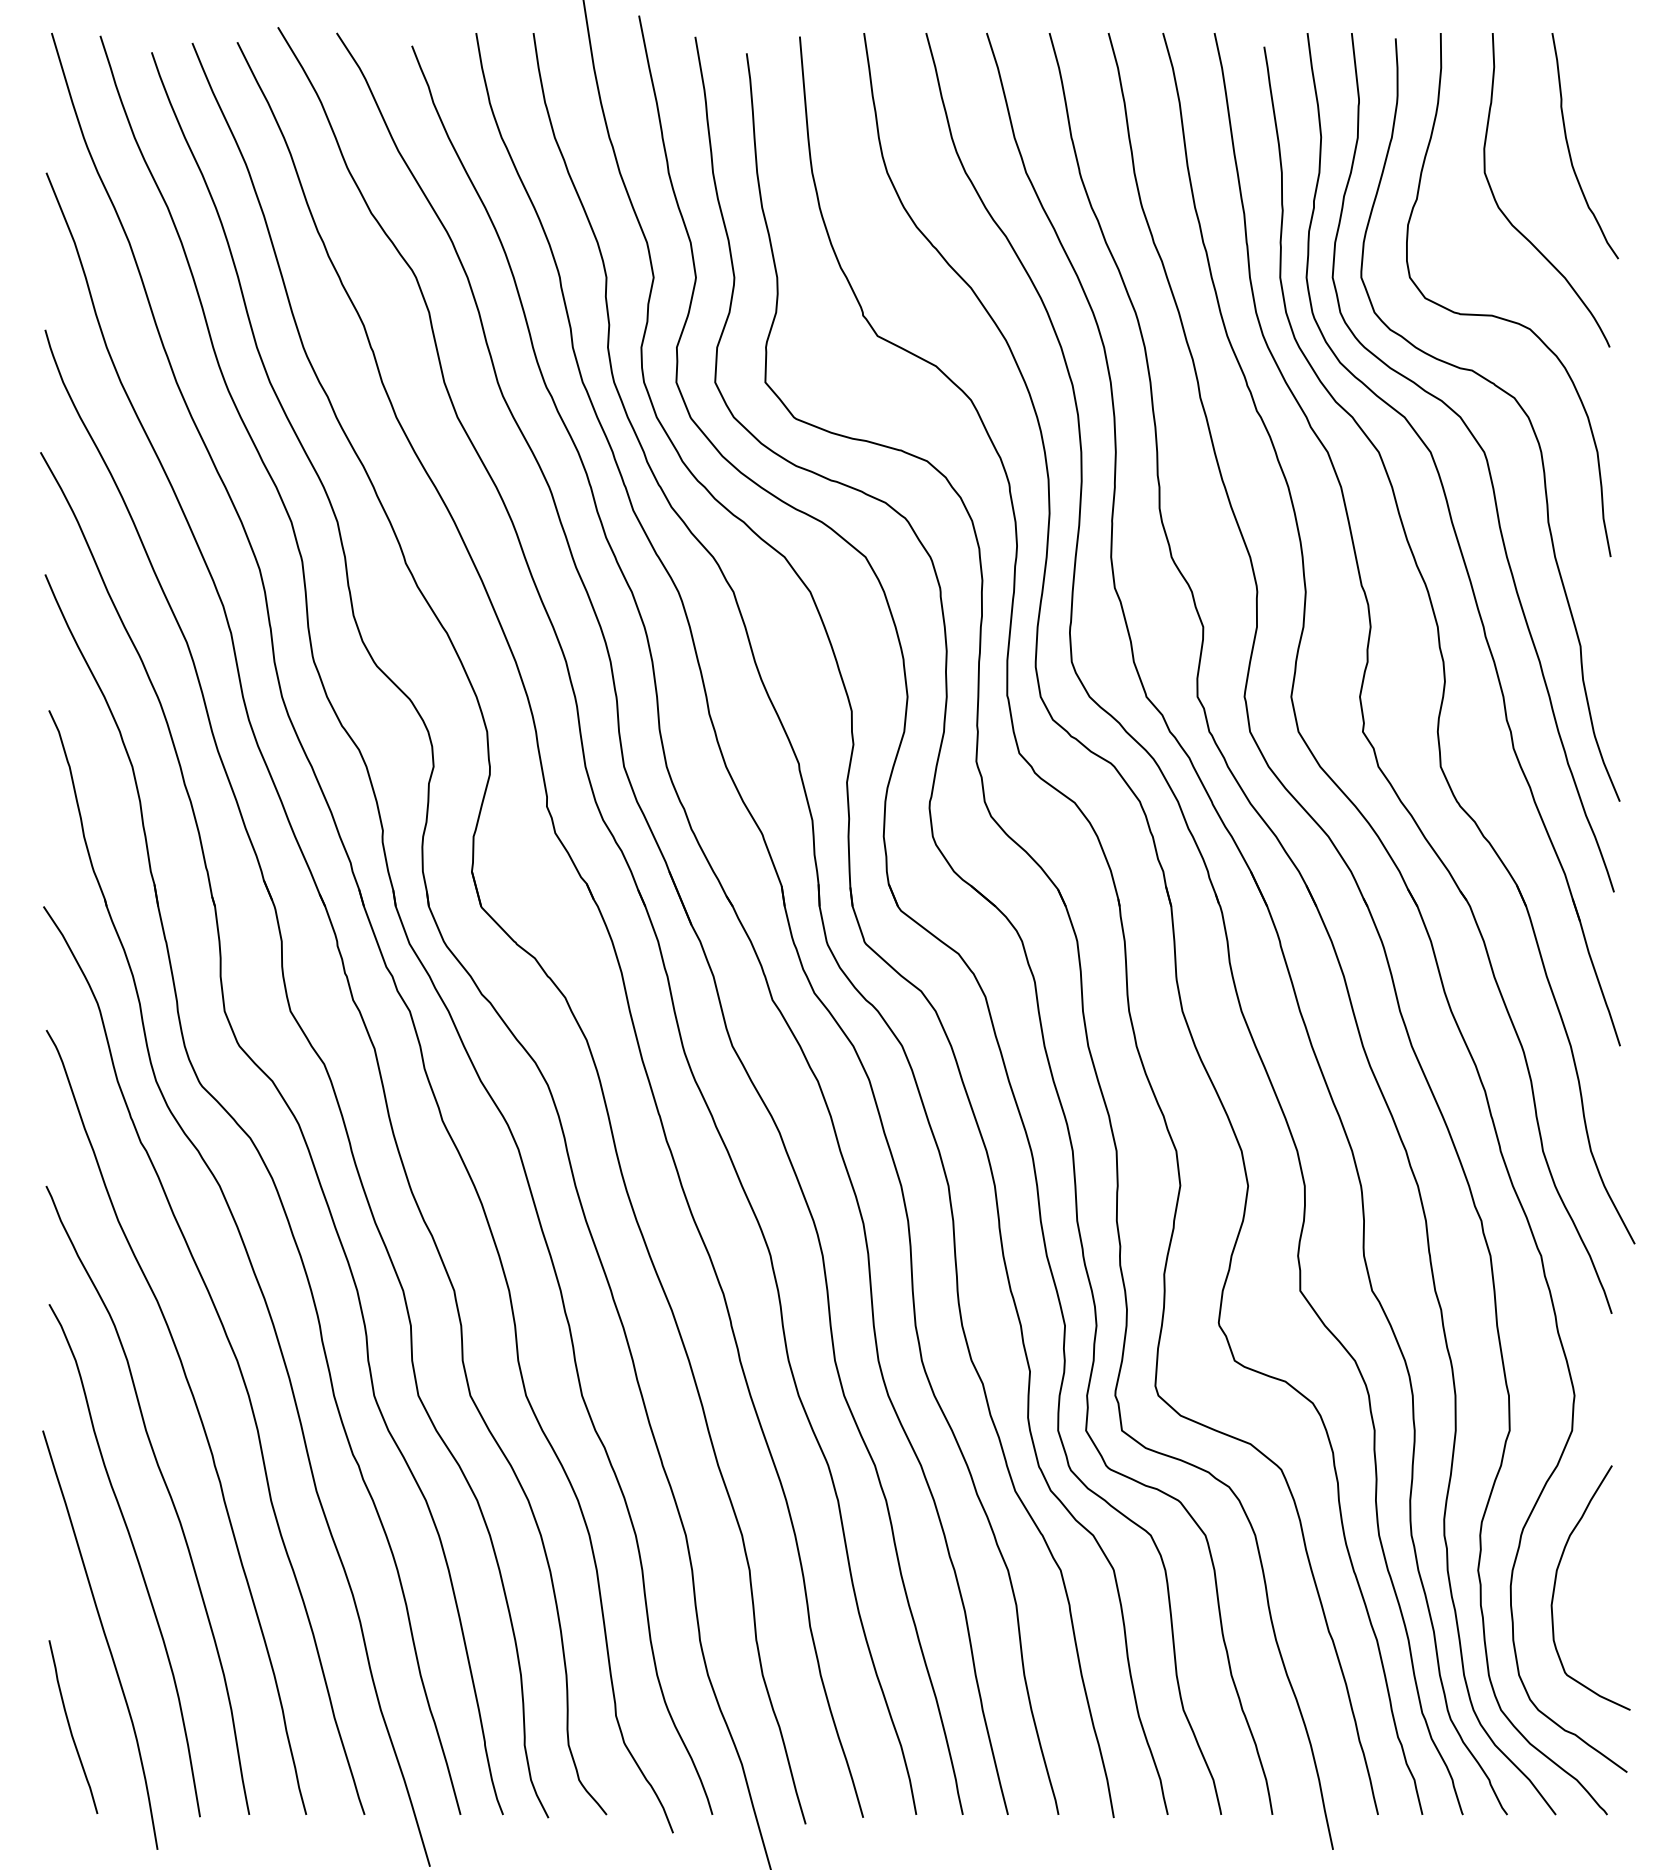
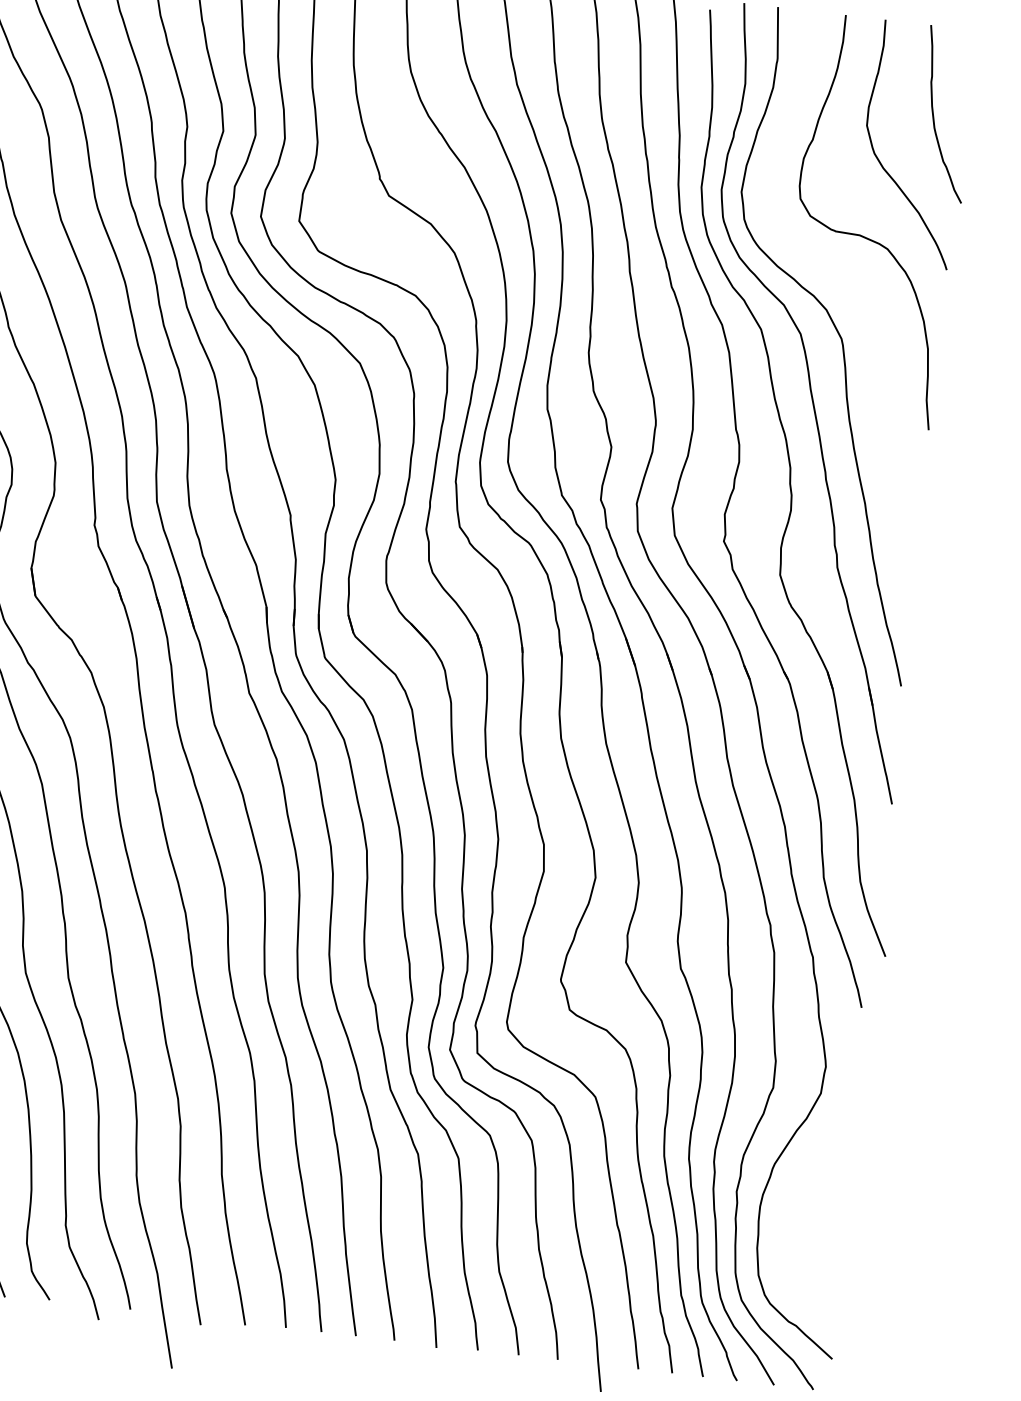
curve: (1508, 395) -> (865, 297), removed
curve: (1556, 1581) -> (795, 1207), removed

